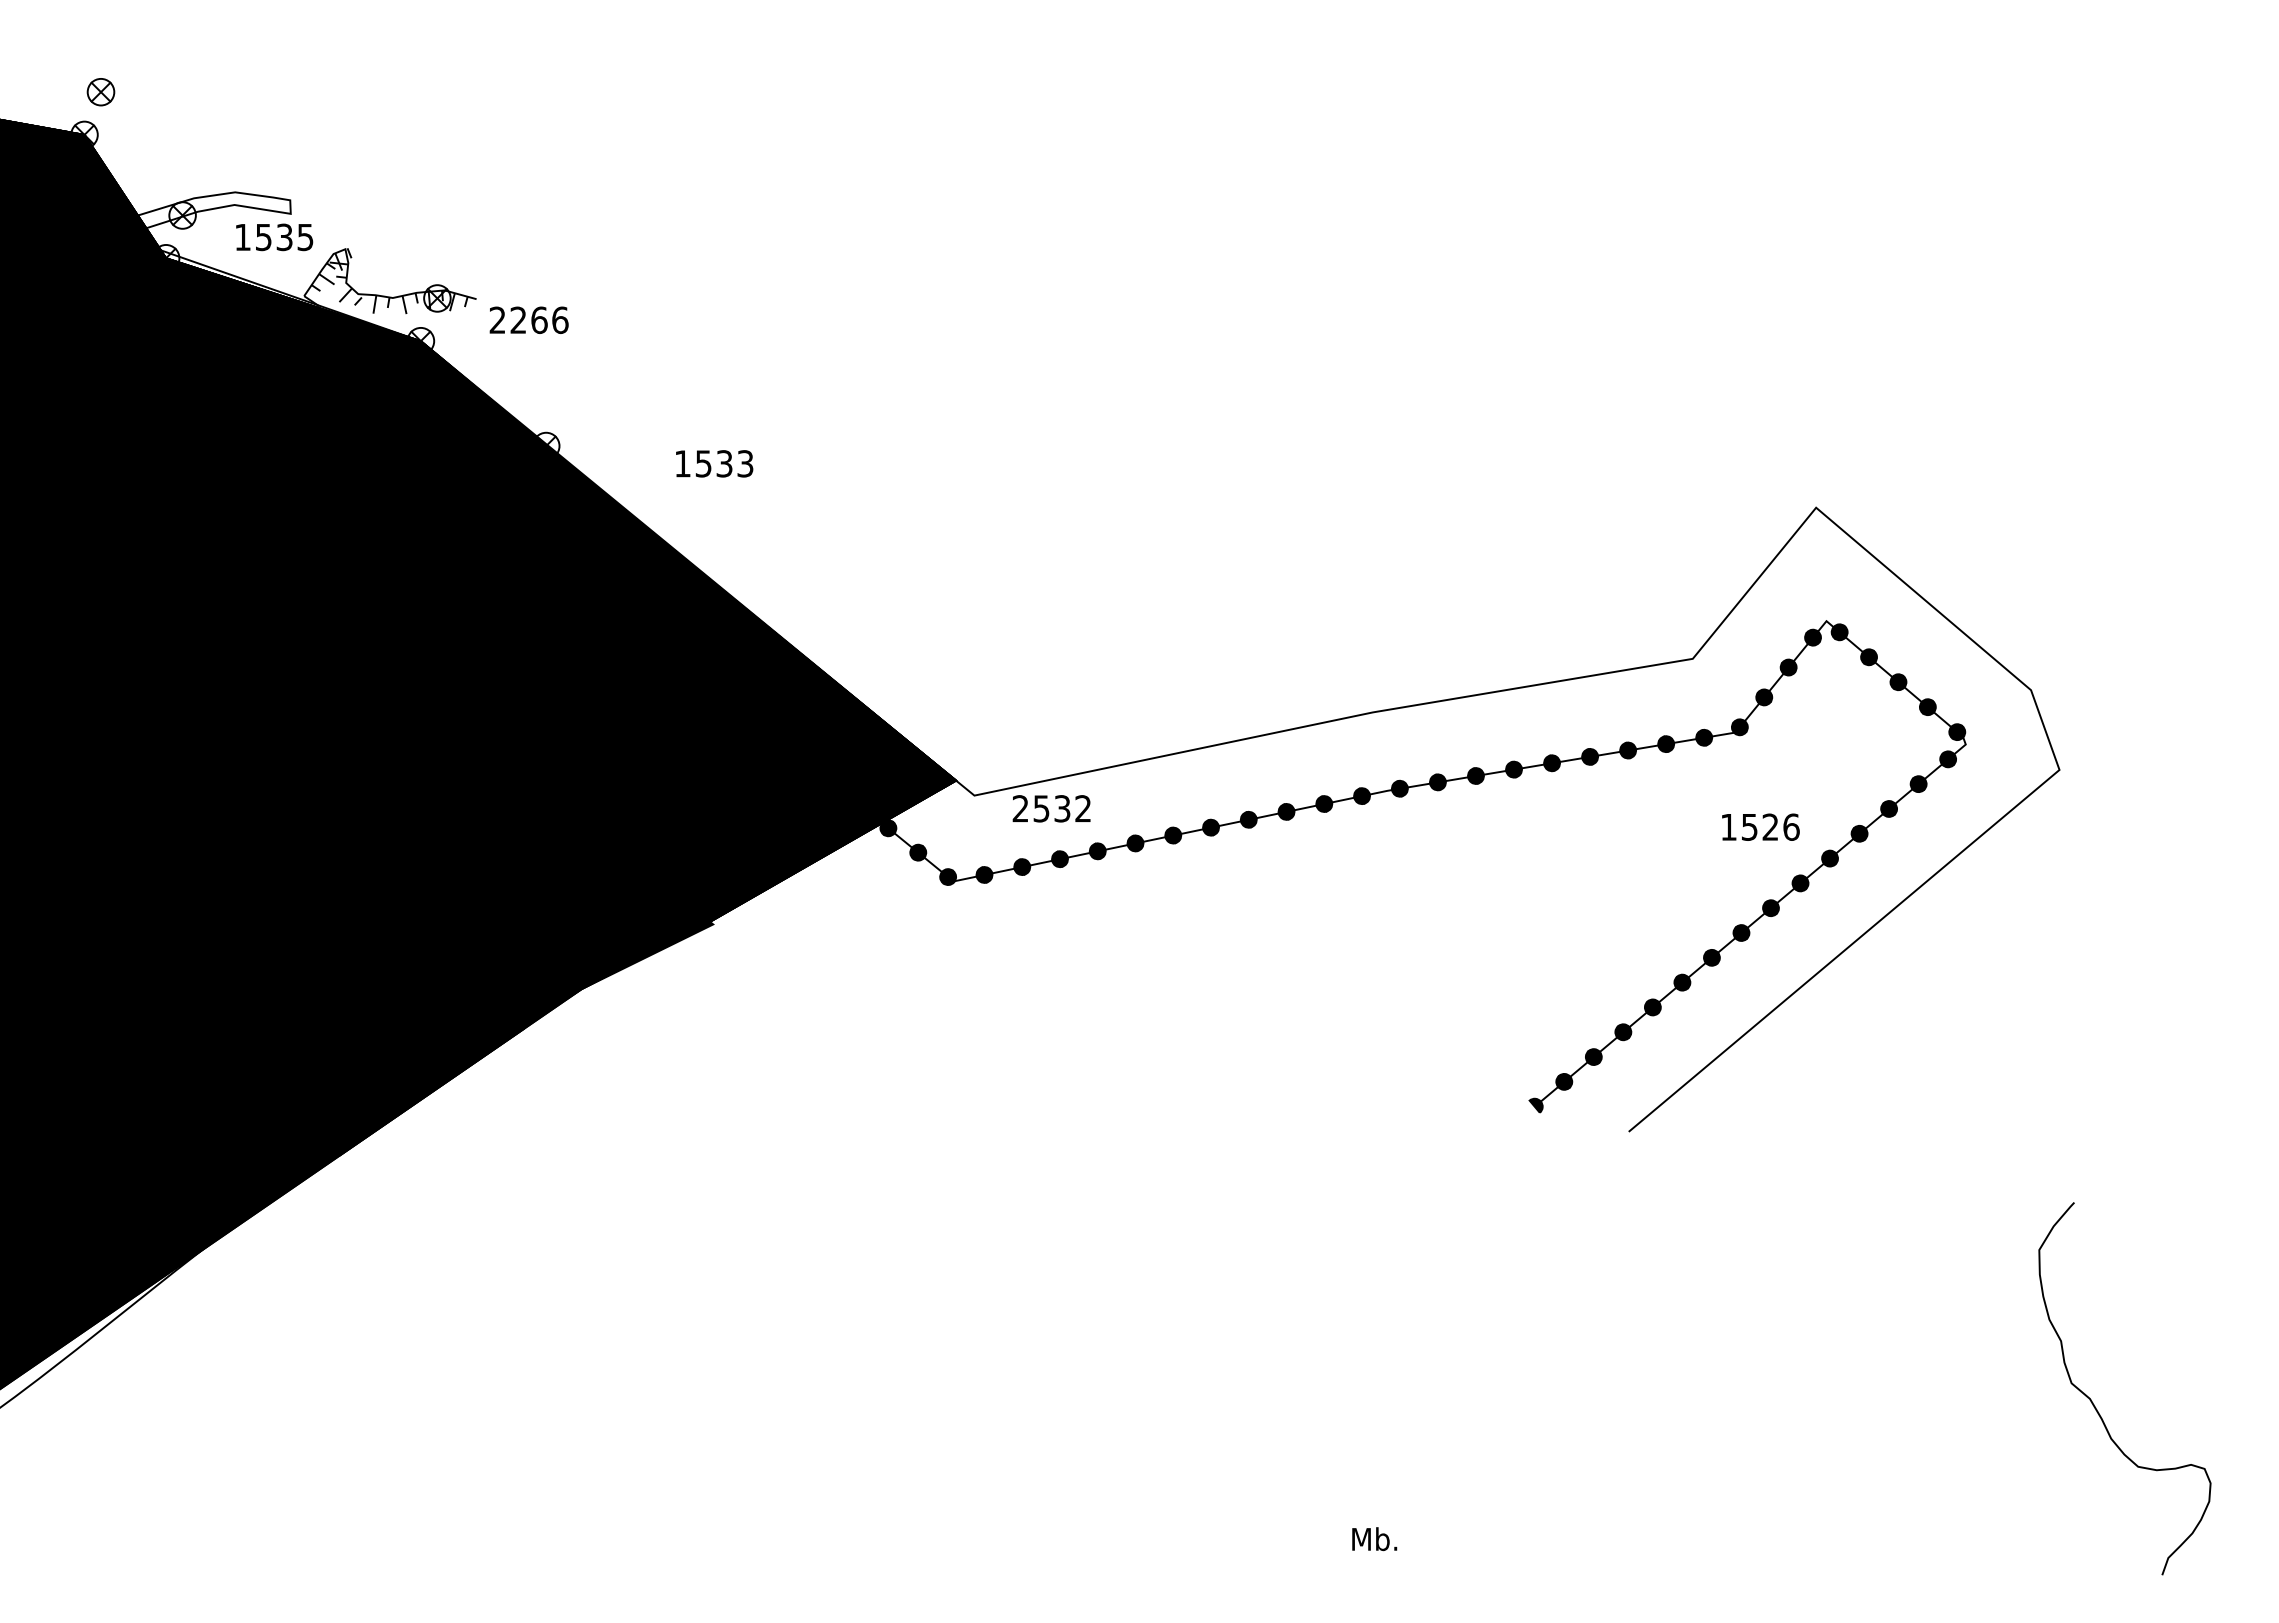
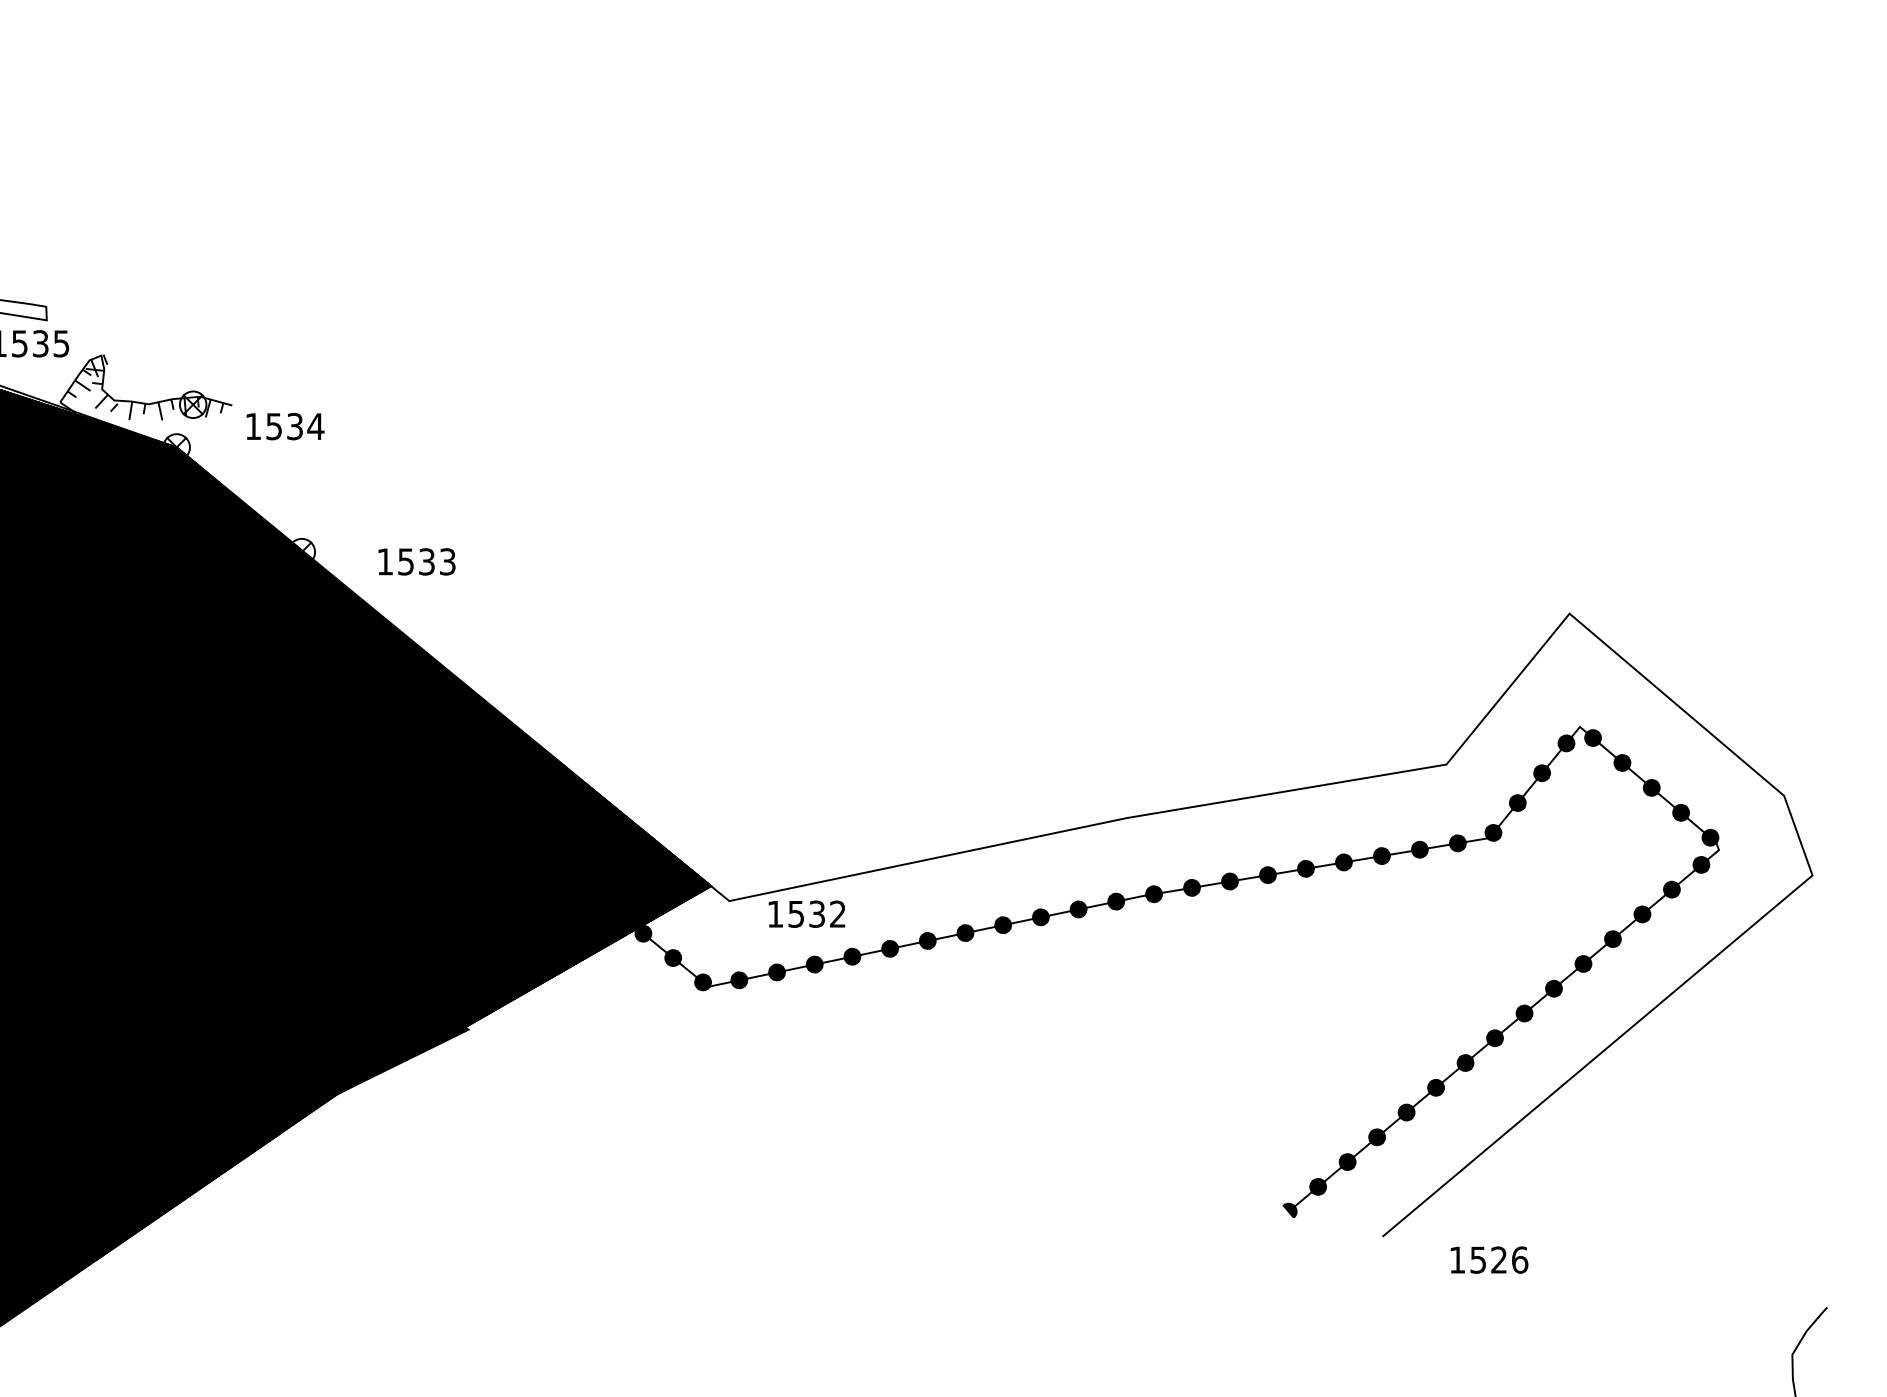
text: (528, 320) -> (284, 426), 2266 -> 1534
text: (714, 463) -> (416, 561), moved
text: (1020, 808) -> (775, 913), 2532 -> 1532
text: (1760, 826) -> (1489, 1259), moved

